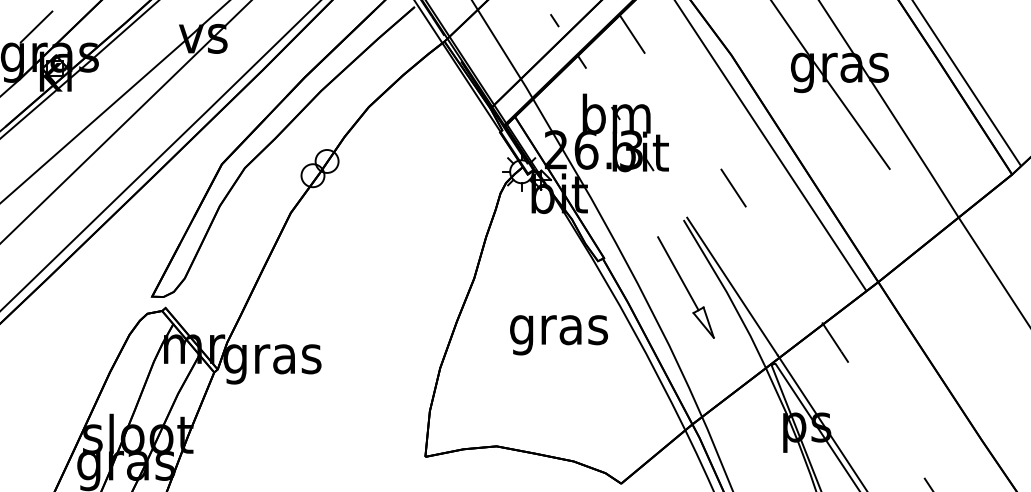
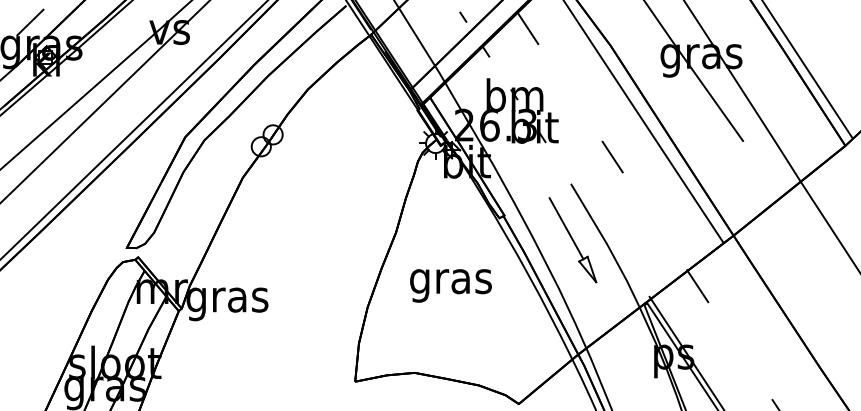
line: (732, 286) -> (611, 239), removed
text: (558, 335) -> (450, 286), moved

